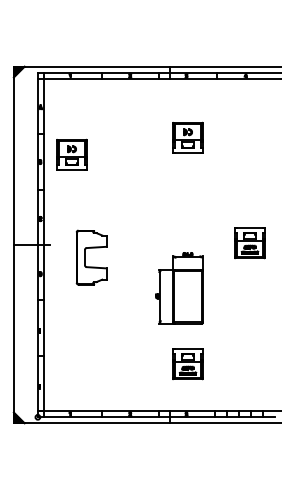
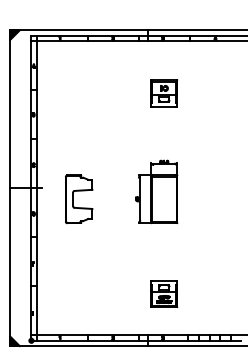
part: (71, 154) -> (61, 108), removed
part: (249, 243) -> (218, 186), removed
part: (179, 288) -> (156, 192), moved

